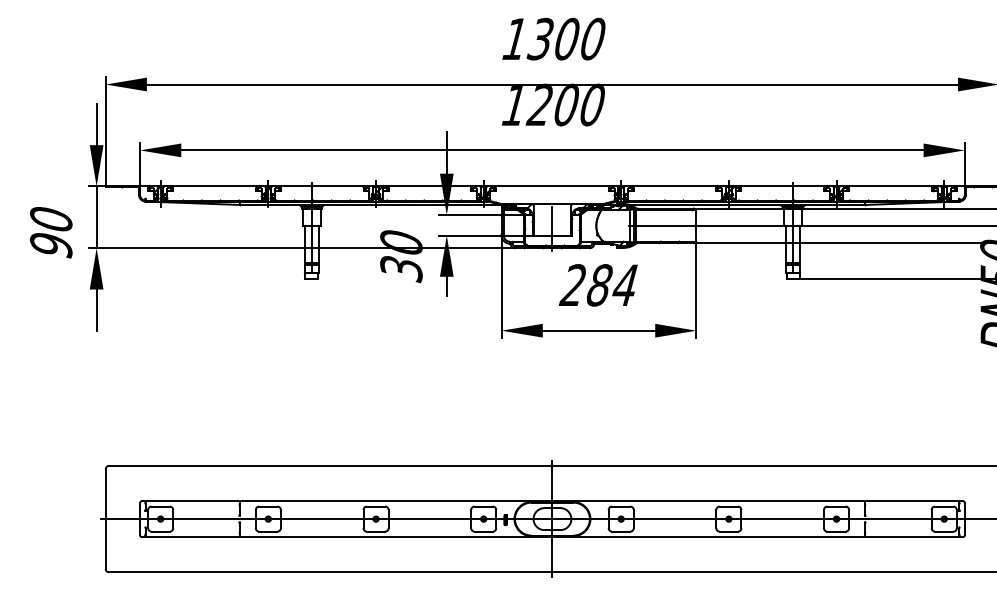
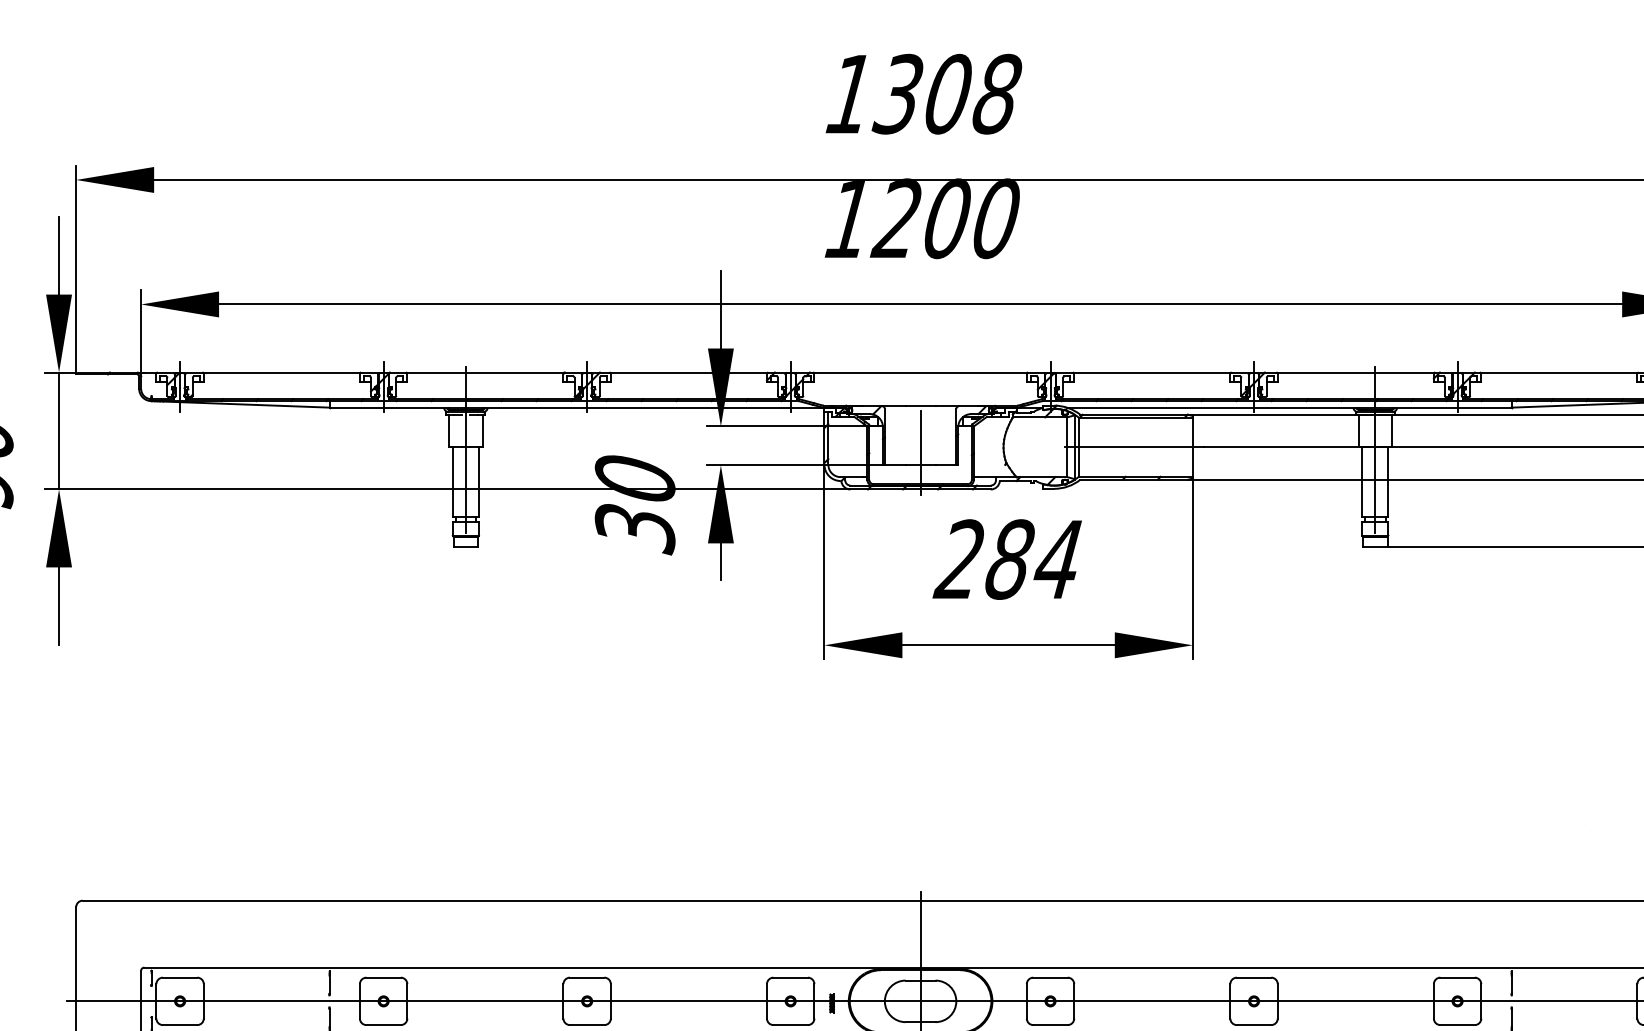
text: (592, 39) -> (996, 94), 1300 -> 1308

